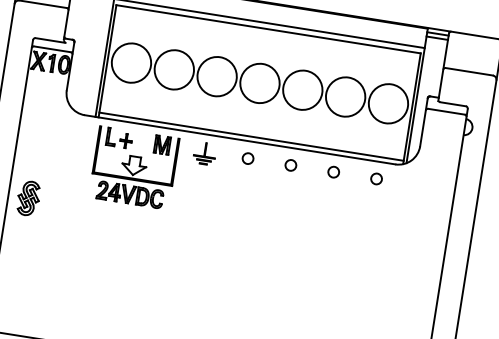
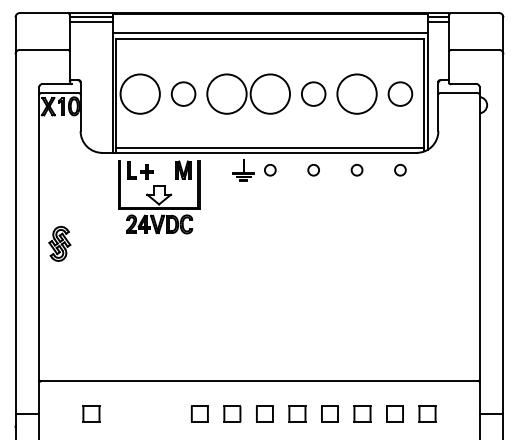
circle: (174, 69) -> (183, 93), size x0.6
circle: (302, 89) -> (313, 93), size x0.6
circle: (388, 103) -> (400, 93), size x0.6
part: (204, 154) -> (243, 170), moved

